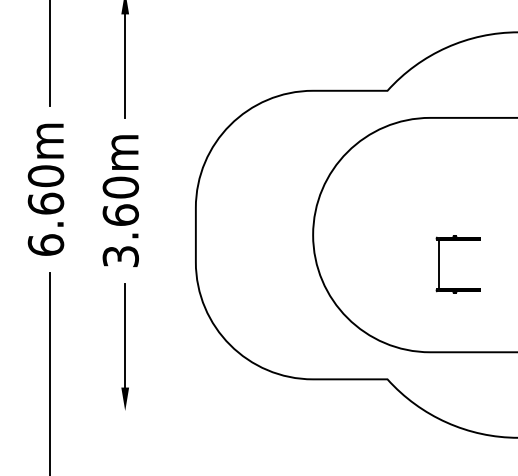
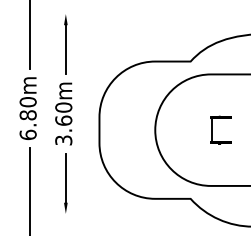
text: (44, 204) -> (27, 115), 6.60m -> 6.80m
part: (439, 263) -> (212, 129), moved

